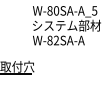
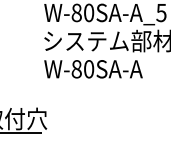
text: (56, 40) -> (89, 69), W-82SA-A -> W-80SA-A

